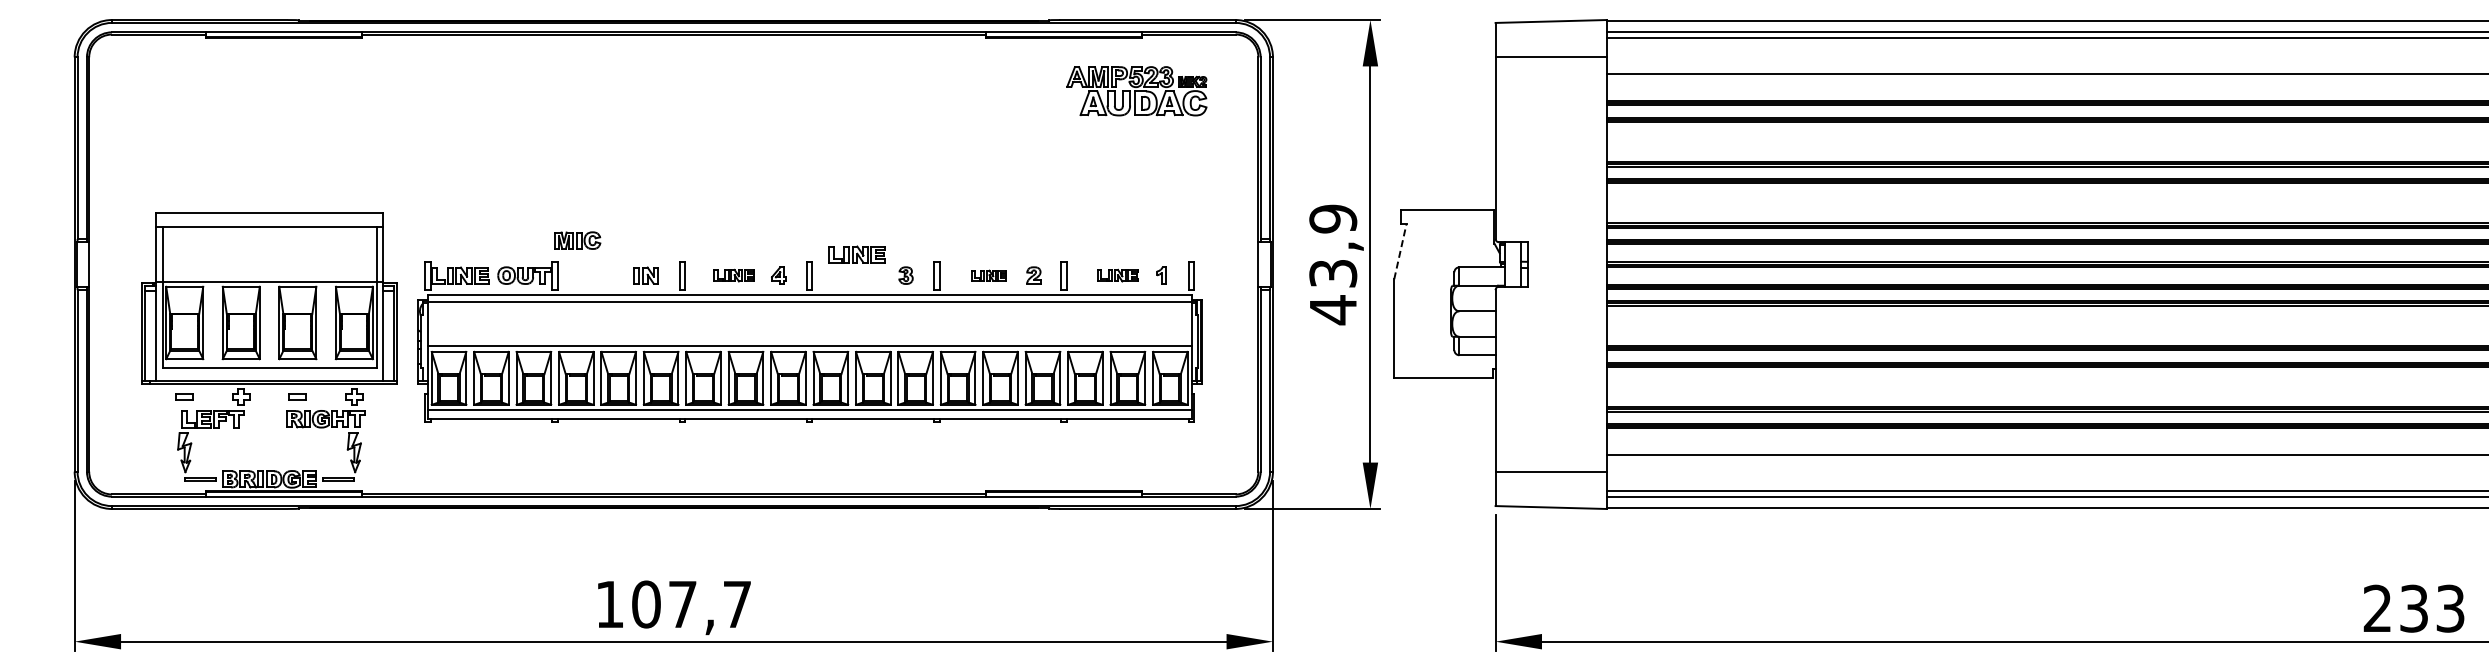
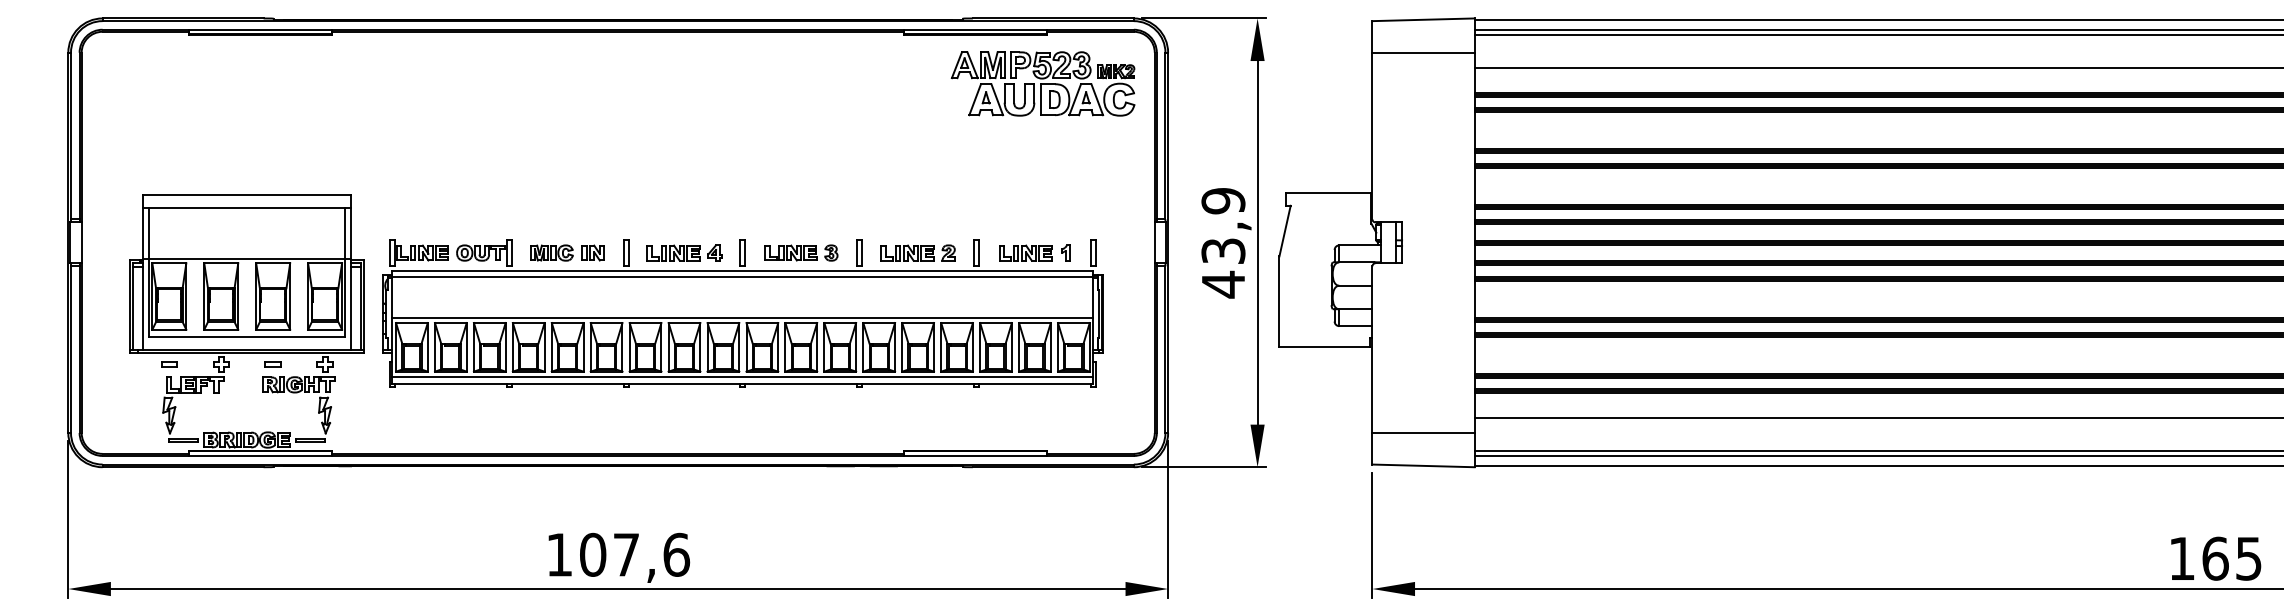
part: (1136, 90) -> (1042, 83), size x1.43
part: (577, 240) -> (551, 252), moved
line: (1400, 251) -> (1285, 230), dashed -> solid
part: (856, 254) -> (790, 252), moved
part: (734, 275) -> (673, 252), size x1.43
part: (989, 275) -> (907, 252), size x1.67
part: (1117, 275) -> (1025, 252), size x1.43
text: (737, 604) -> (676, 554), 107,7 -> 107,6
text: (2413, 608) -> (2214, 558), 233 -> 165

